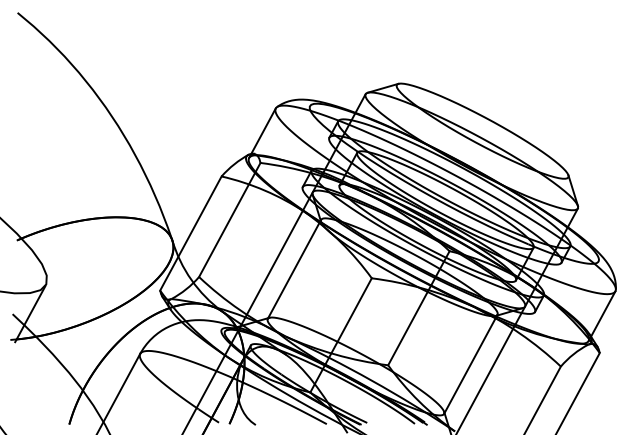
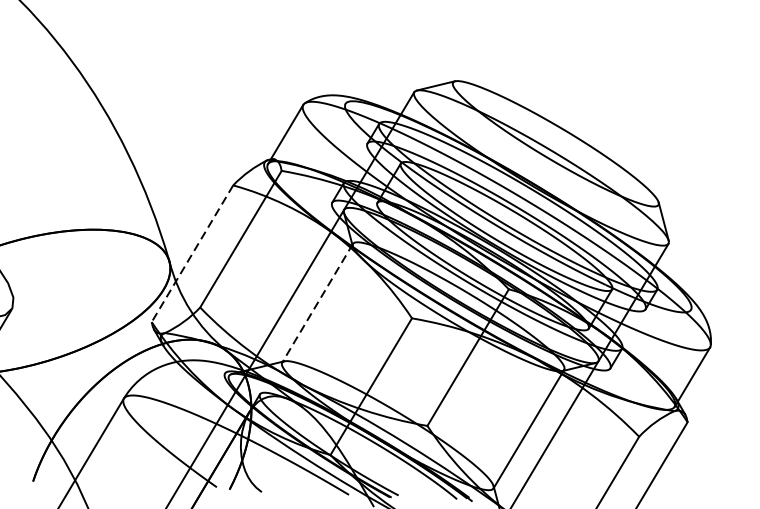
line: (190, 233) -> (192, 253), solid -> dashed
line: (294, 269) -> (317, 303), solid -> dashed

